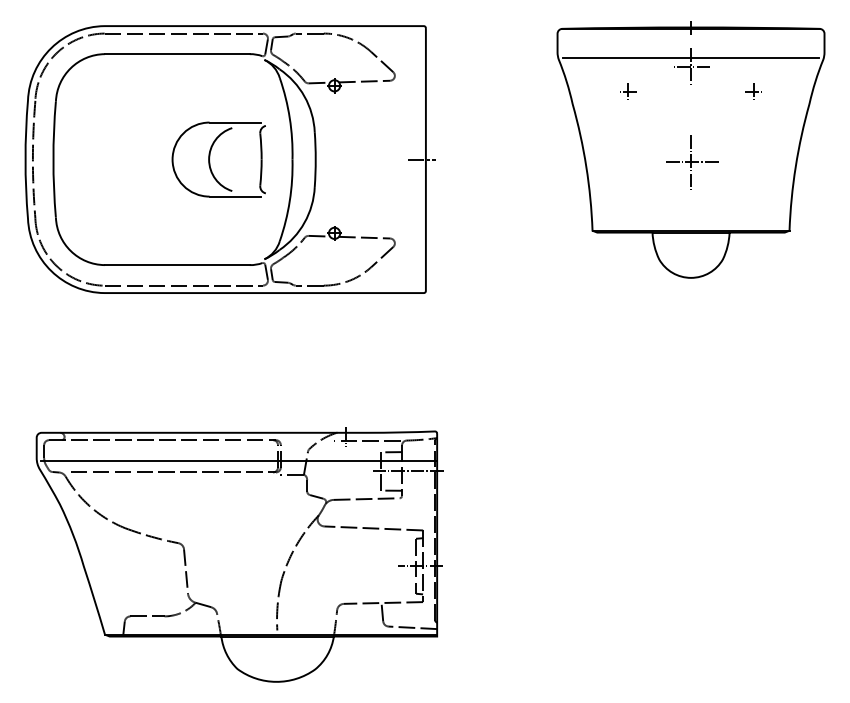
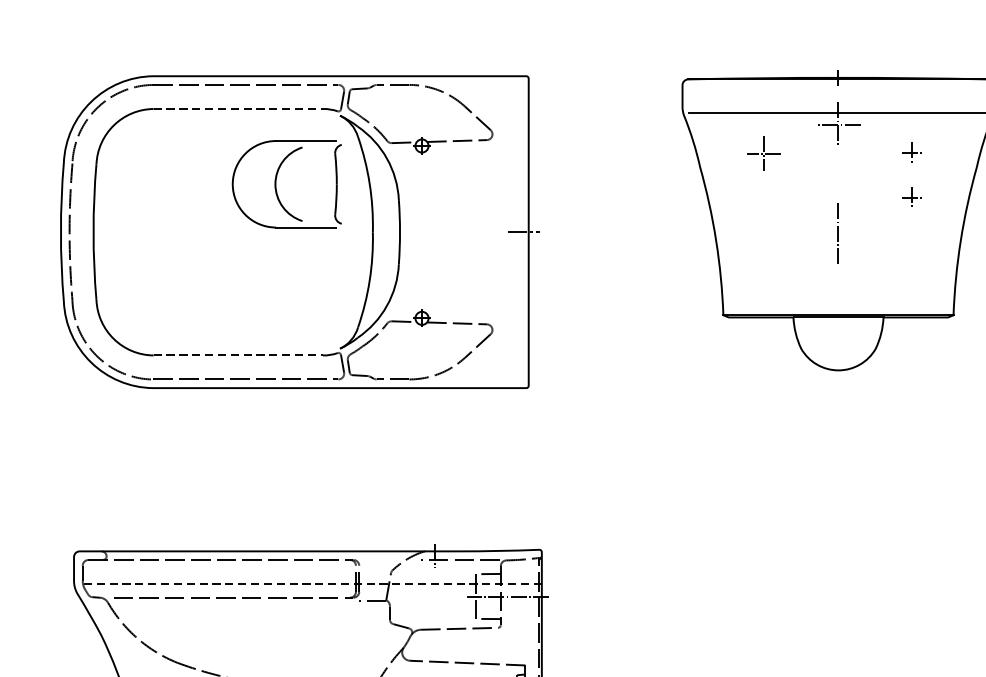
line: (177, 54) -> (238, 109), solid -> dashed
part: (628, 91) -> (765, 152), size x1.6
part: (753, 129) -> (911, 197), added
part: (210, 157) -> (277, 181), moved
line: (690, 162) -> (837, 235), removed
line: (177, 265) -> (238, 355), solid -> dashed
line: (238, 460) -> (309, 583), solid -> dashed

